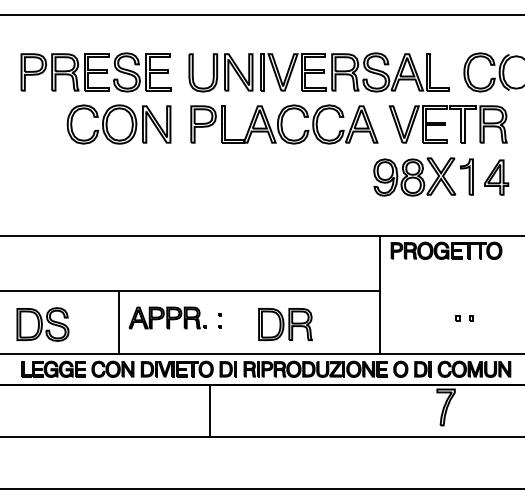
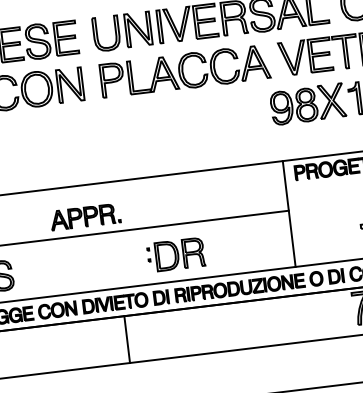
part: (167, 317) -> (85, 216), moved
line: (119, 322) -> (58, 267), removed
part: (285, 324) -> (180, 254), moved
line: (210, 410) -> (127, 339), moved

